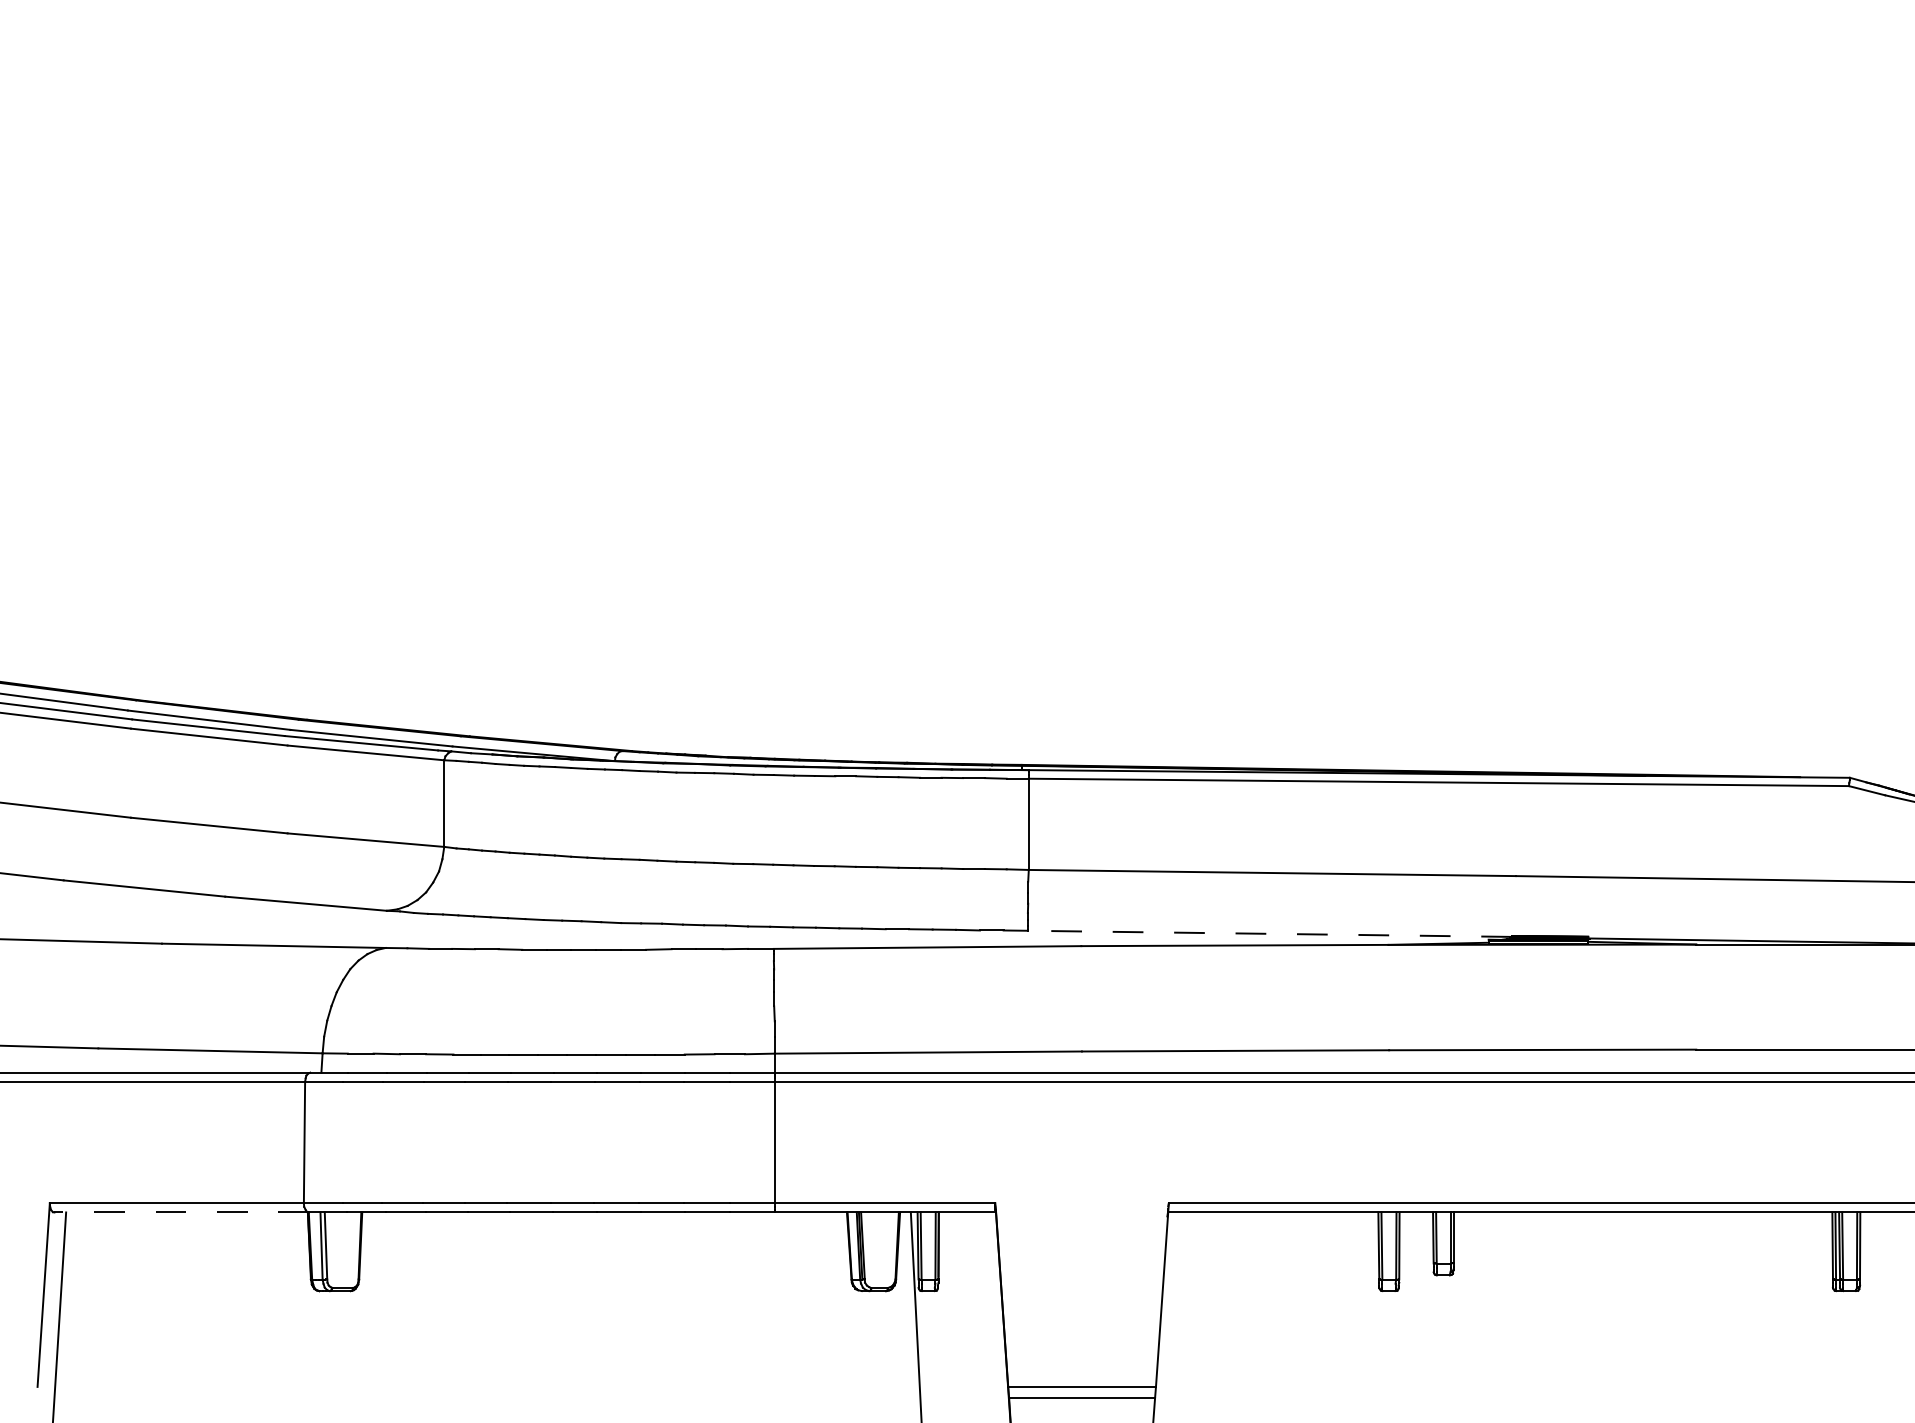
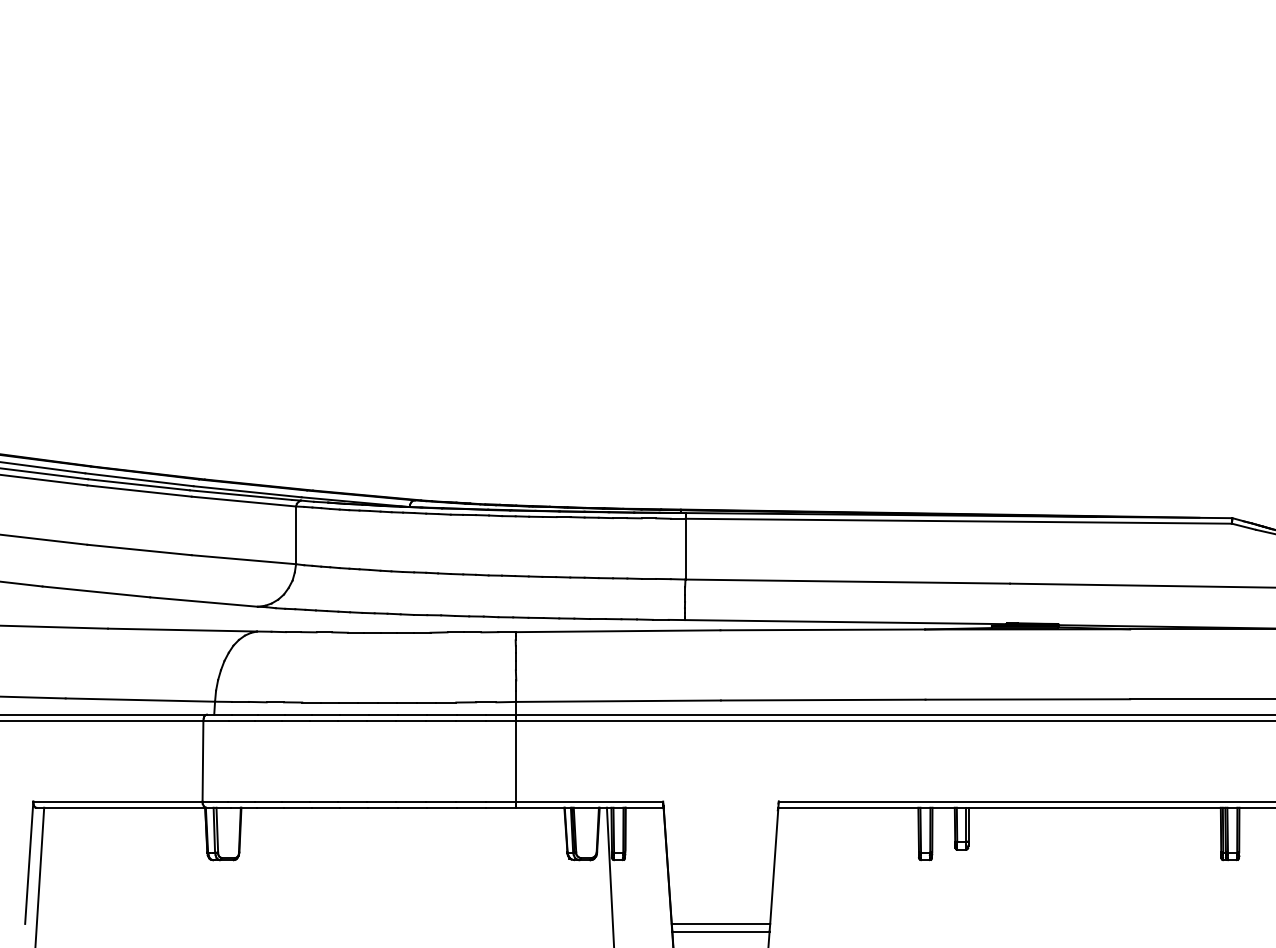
line: (1268, 934) -> (845, 622), dashed -> solid
line: (182, 1212) -> (121, 807), dashed -> solid

